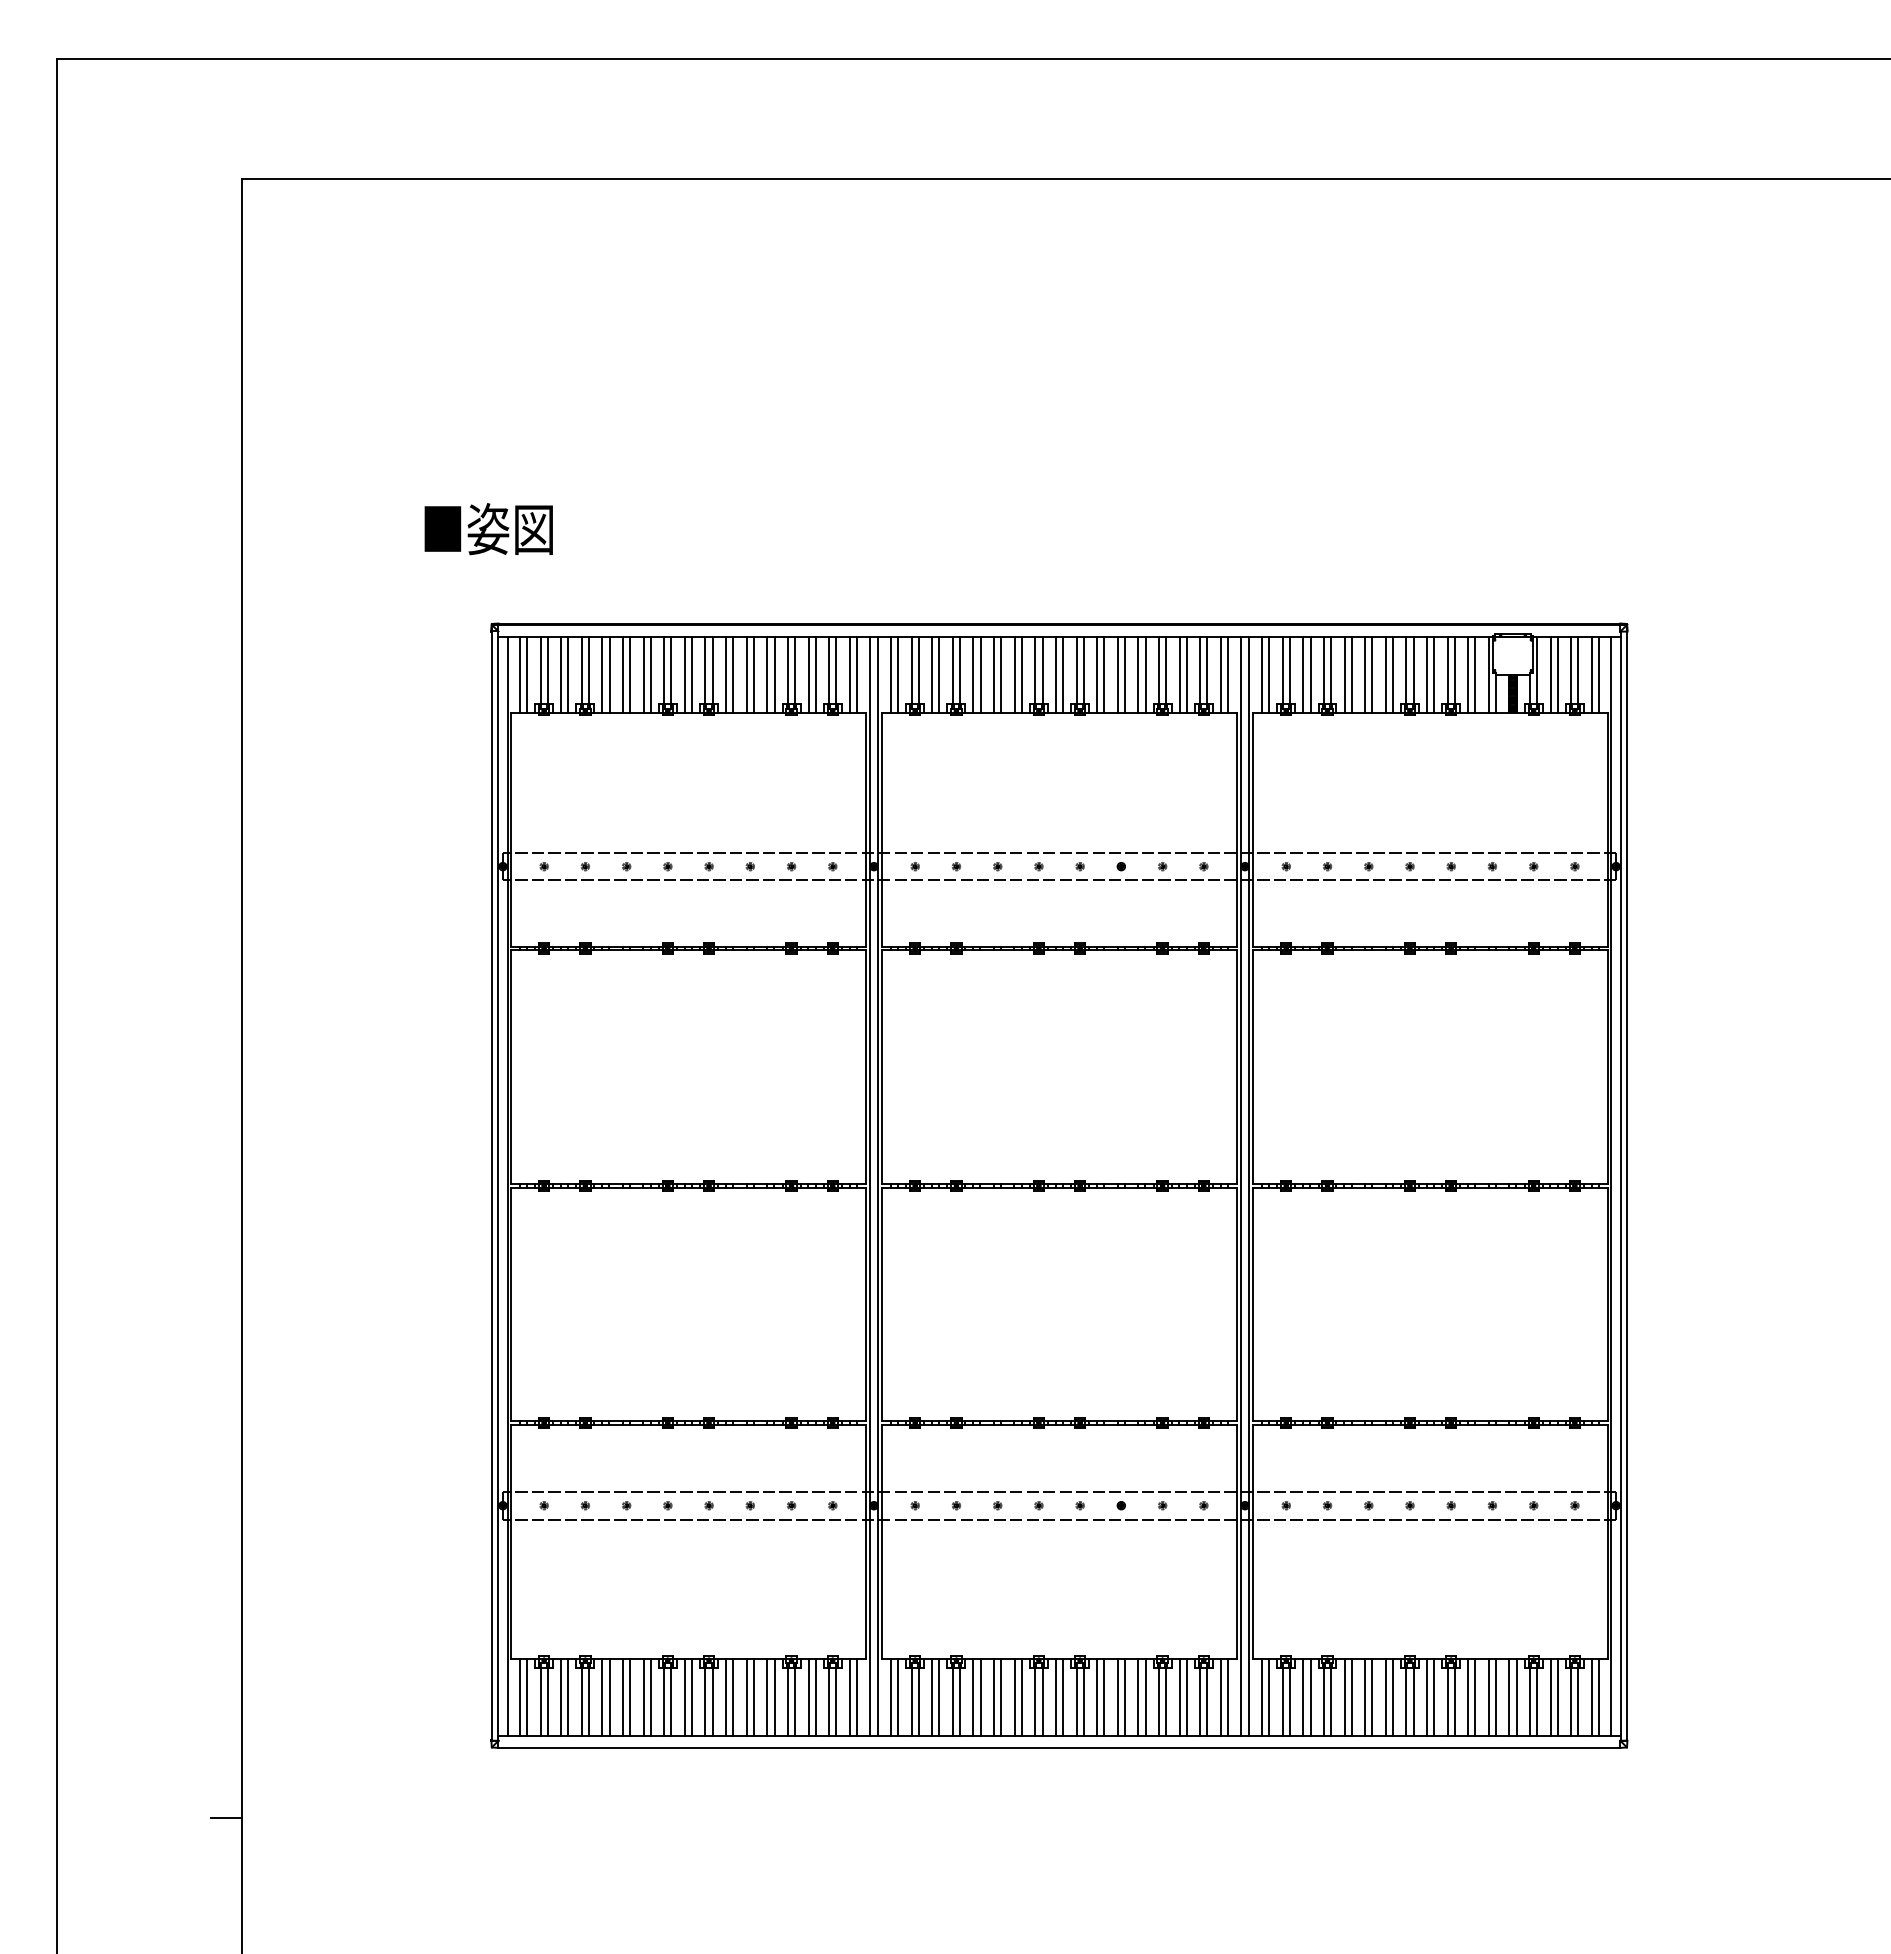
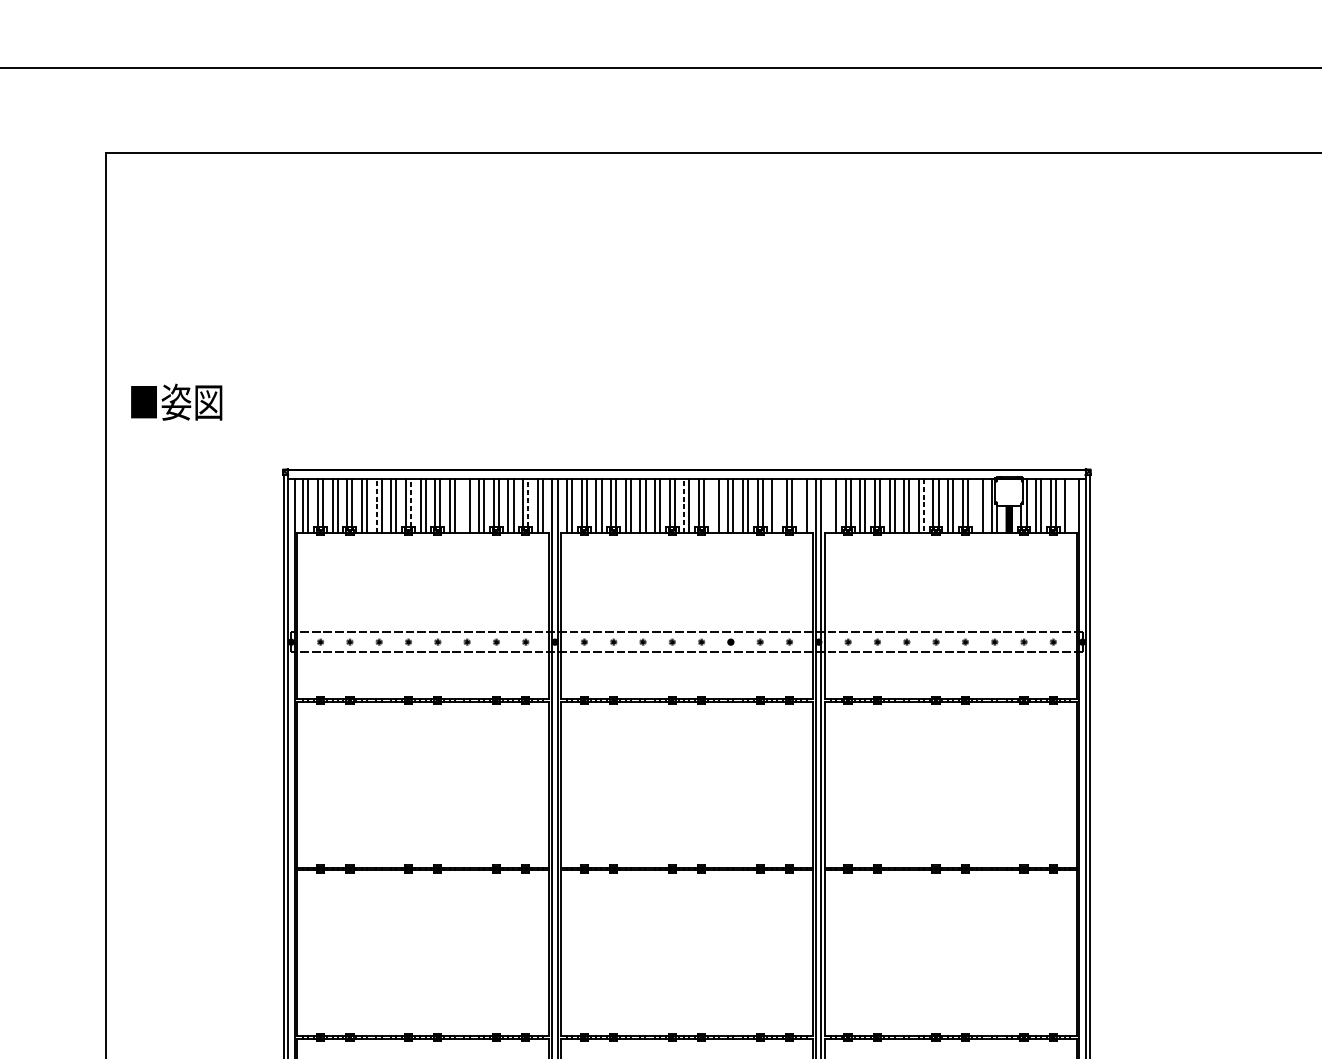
text: (488, 529) -> (176, 402), moved
line: (671, 670) -> (411, 502), solid -> dashed
line: (836, 670) -> (528, 502), solid -> dashed
line: (746, 674) -> (464, 505), removed
line: (1097, 674) -> (713, 505), removed
line: (1186, 674) -> (777, 505), removed
line: (1220, 674) -> (801, 505), removed
line: (1262, 674) -> (831, 505), removed
line: (1468, 674) -> (977, 505), removed
line: (1599, 674) -> (1070, 505), removed
line: (622, 675) -> (376, 506), solid -> dashed
line: (1055, 675) -> (684, 506), solid -> dashed
line: (1392, 675) -> (923, 506), solid -> dashed

